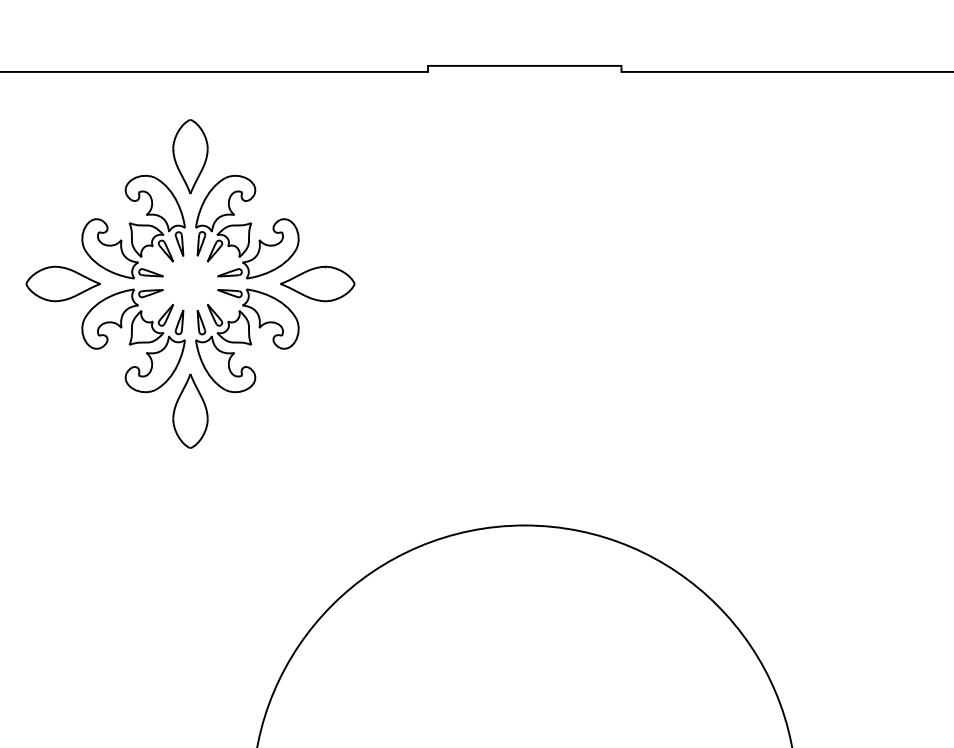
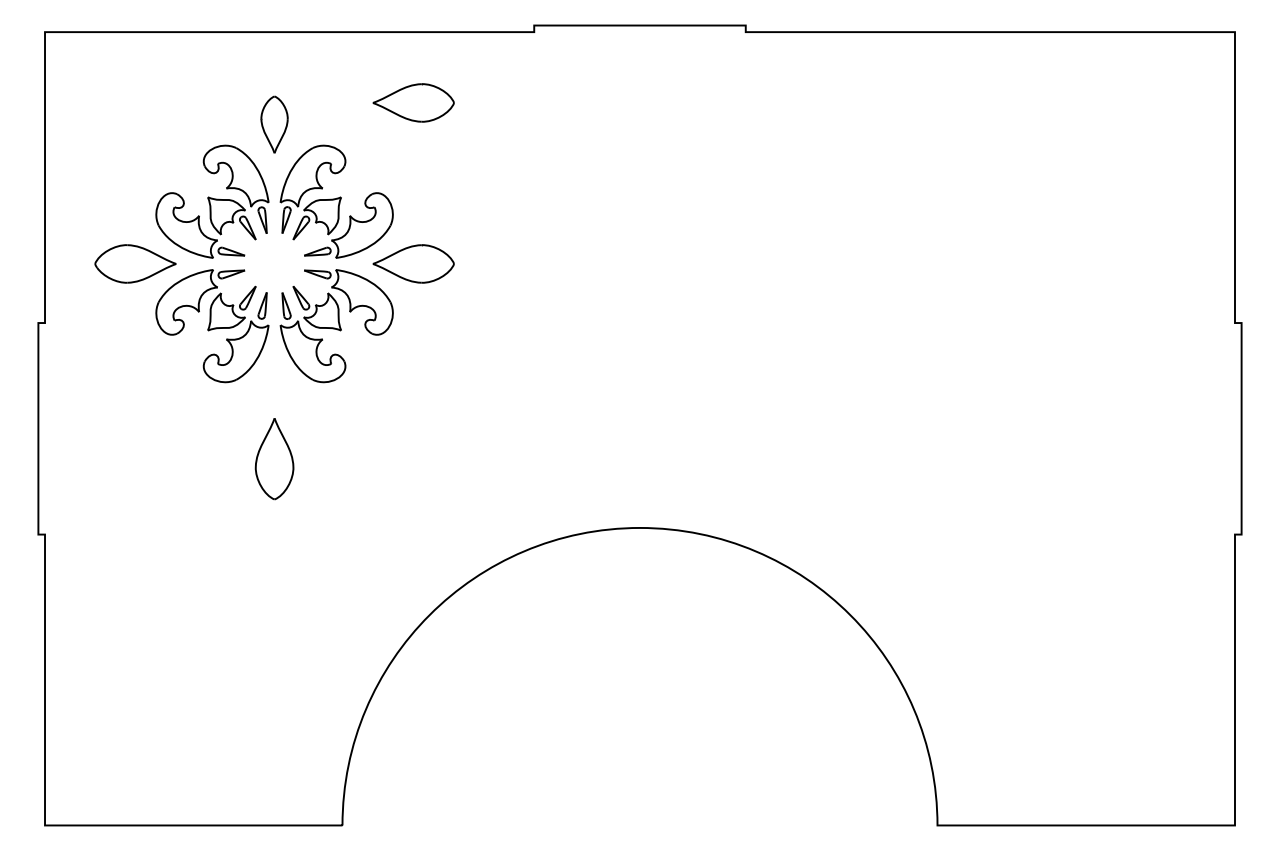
part: (317, 136) -> (413, 102), added
part: (190, 156) -> (274, 124), size x0.7
part: (190, 411) -> (274, 459), moved

